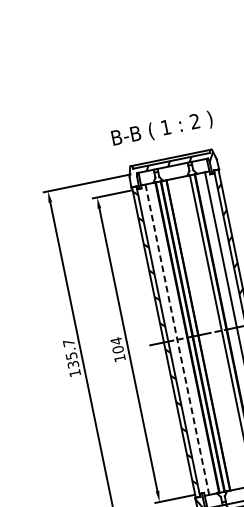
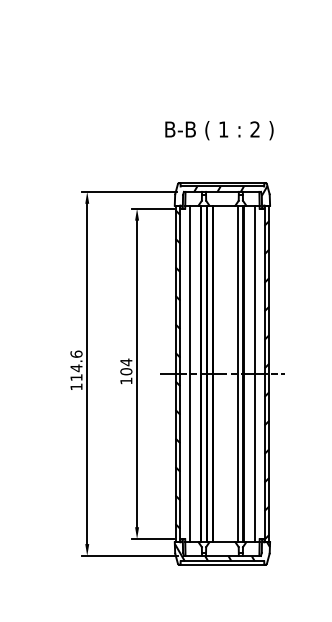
text: (162, 129) -> (219, 130), moved
line: (177, 340) -> (190, 374), dashed -> solid
text: (71, 353) -> (76, 365), 135.7 -> 114.6

